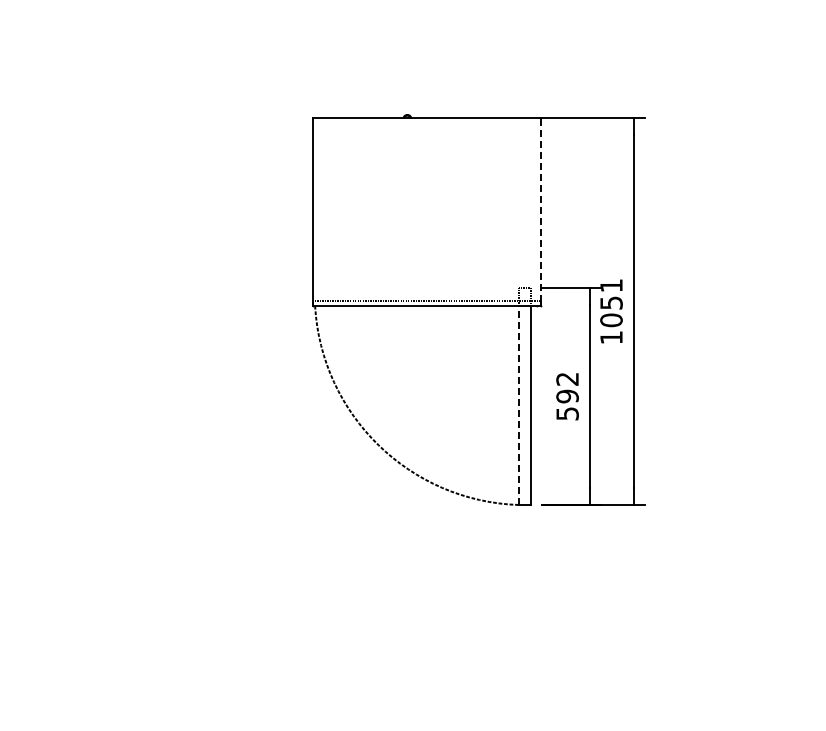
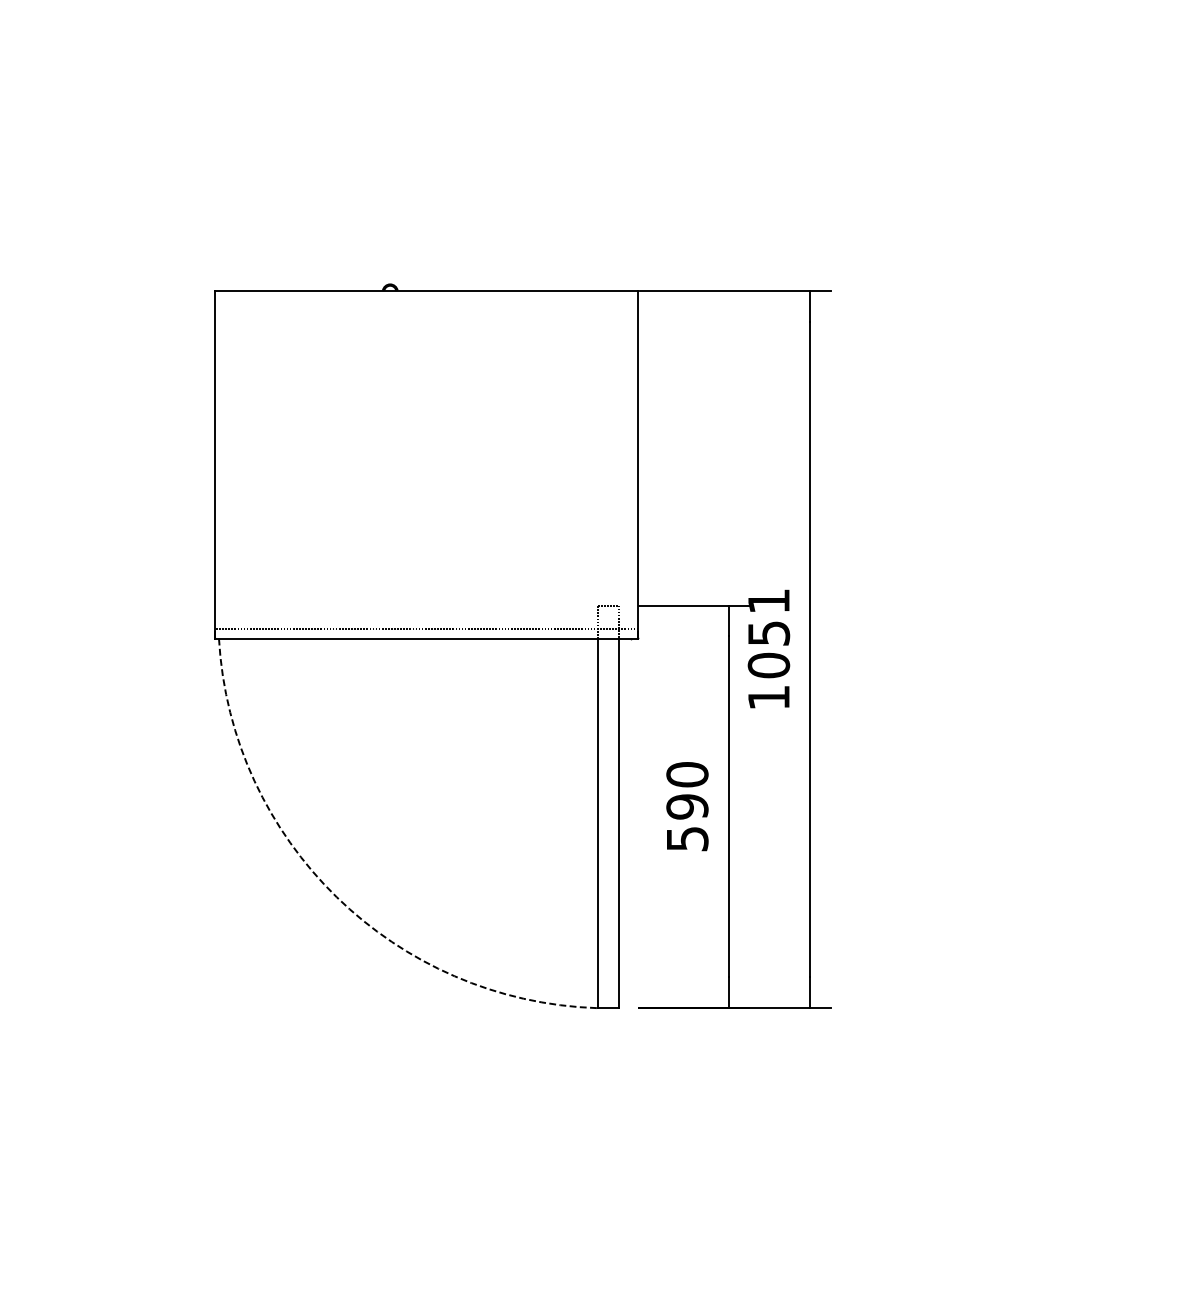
line: (541, 210) -> (639, 461), dashed -> solid
text: (567, 378) -> (687, 773), 592 -> 590
line: (519, 405) -> (598, 823), dashed -> solid

